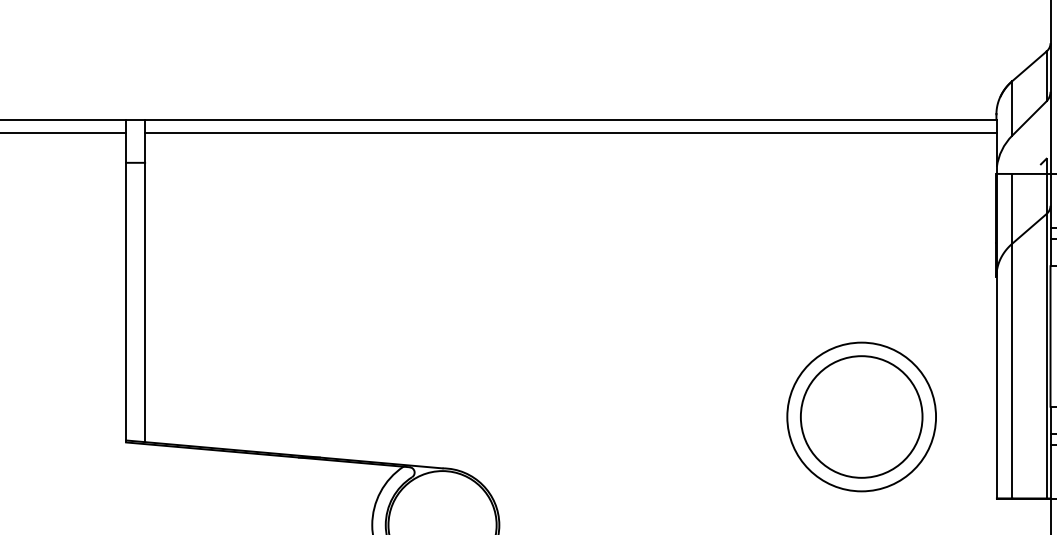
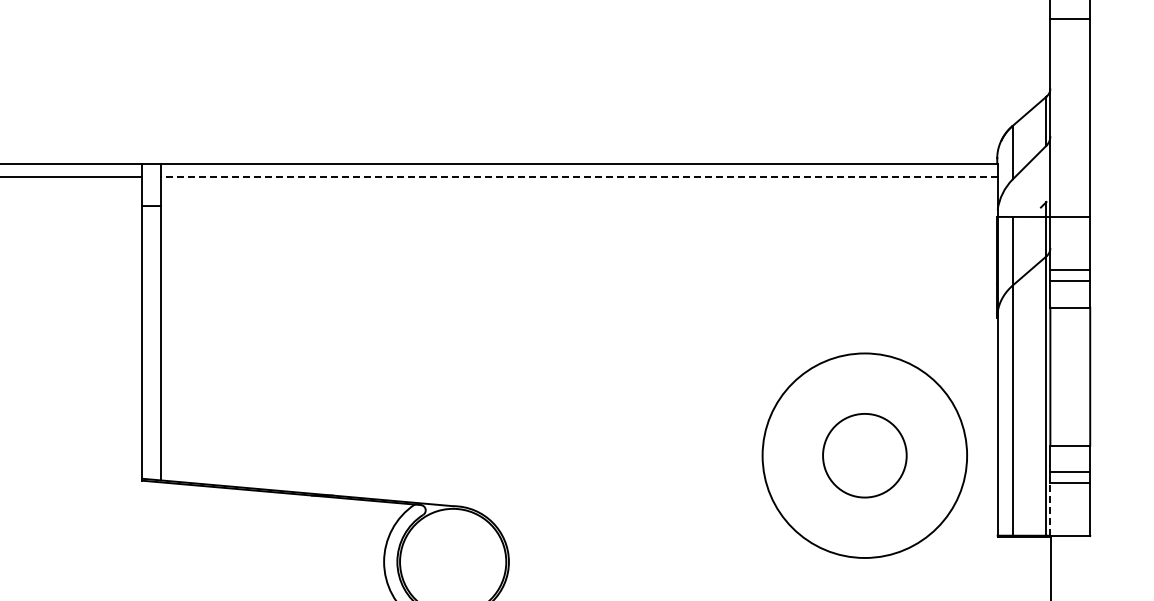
line: (570, 132) -> (578, 176), solid -> dashed
circle: (861, 416) -> (864, 455), size x0.7
circle: (861, 416) -> (864, 455), size x1.4
line: (1050, 471) -> (1050, 509), solid -> dashed

